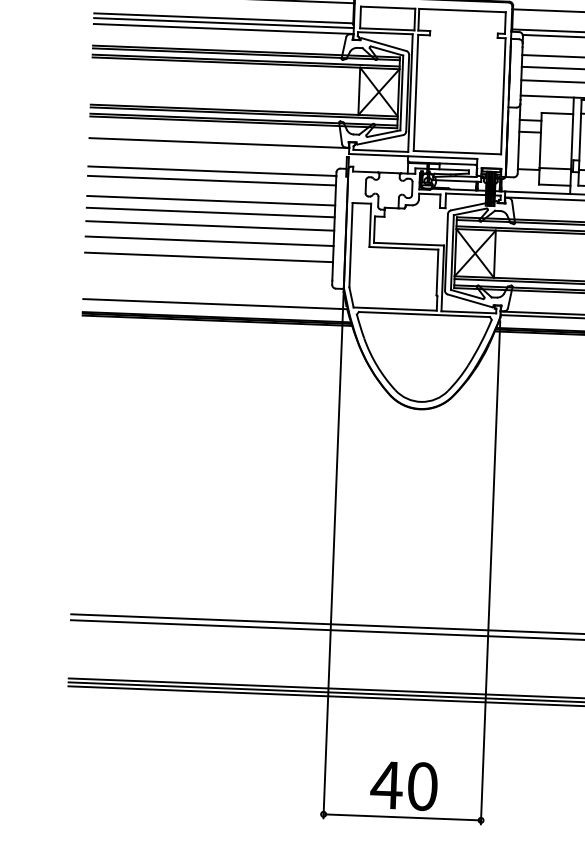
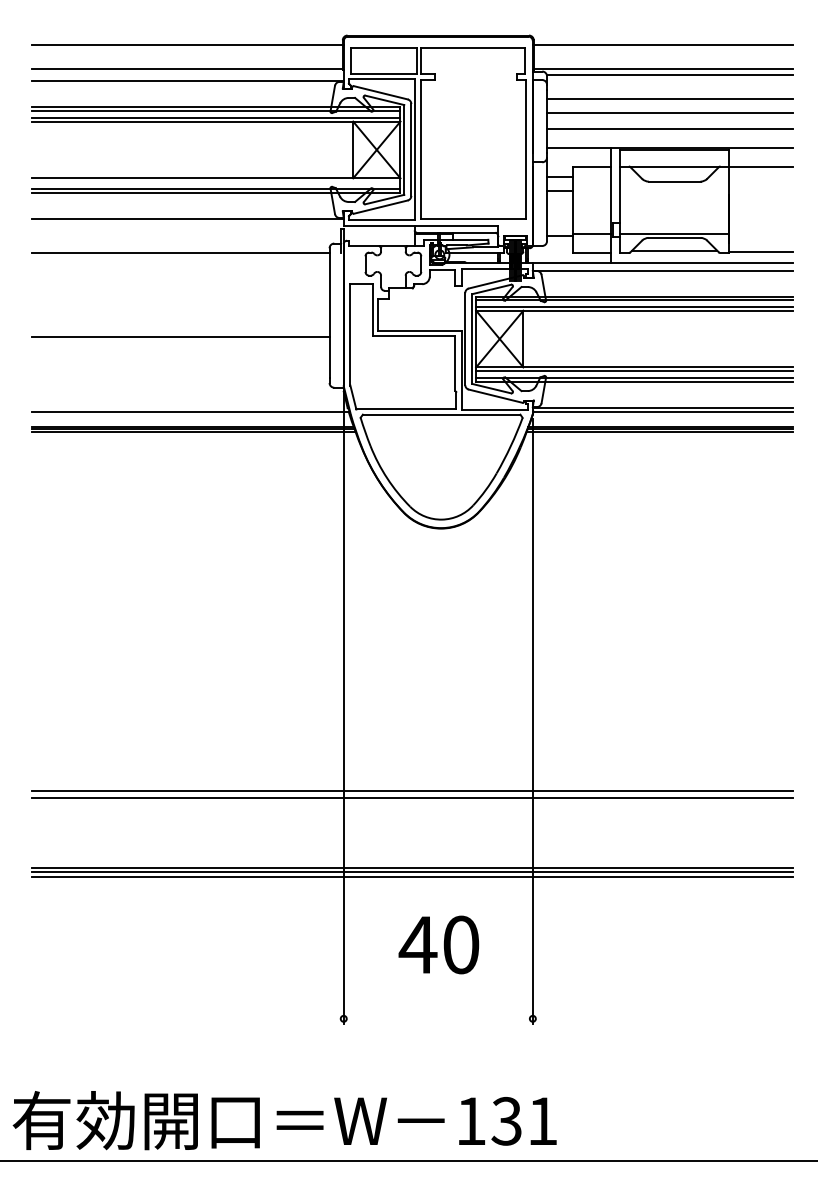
line: (223, 23) -> (187, 74), removed
line: (243, 113) -> (215, 181), removed
line: (211, 180) -> (180, 263), removed
line: (211, 201) -> (180, 288), removed
line: (210, 212) -> (180, 302), removed
line: (210, 226) -> (180, 318), removed
line: (208, 257) -> (180, 356), removed
text: (403, 785) -> (438, 944), moved
line: (401, 817) -> (437, 1018), removed

